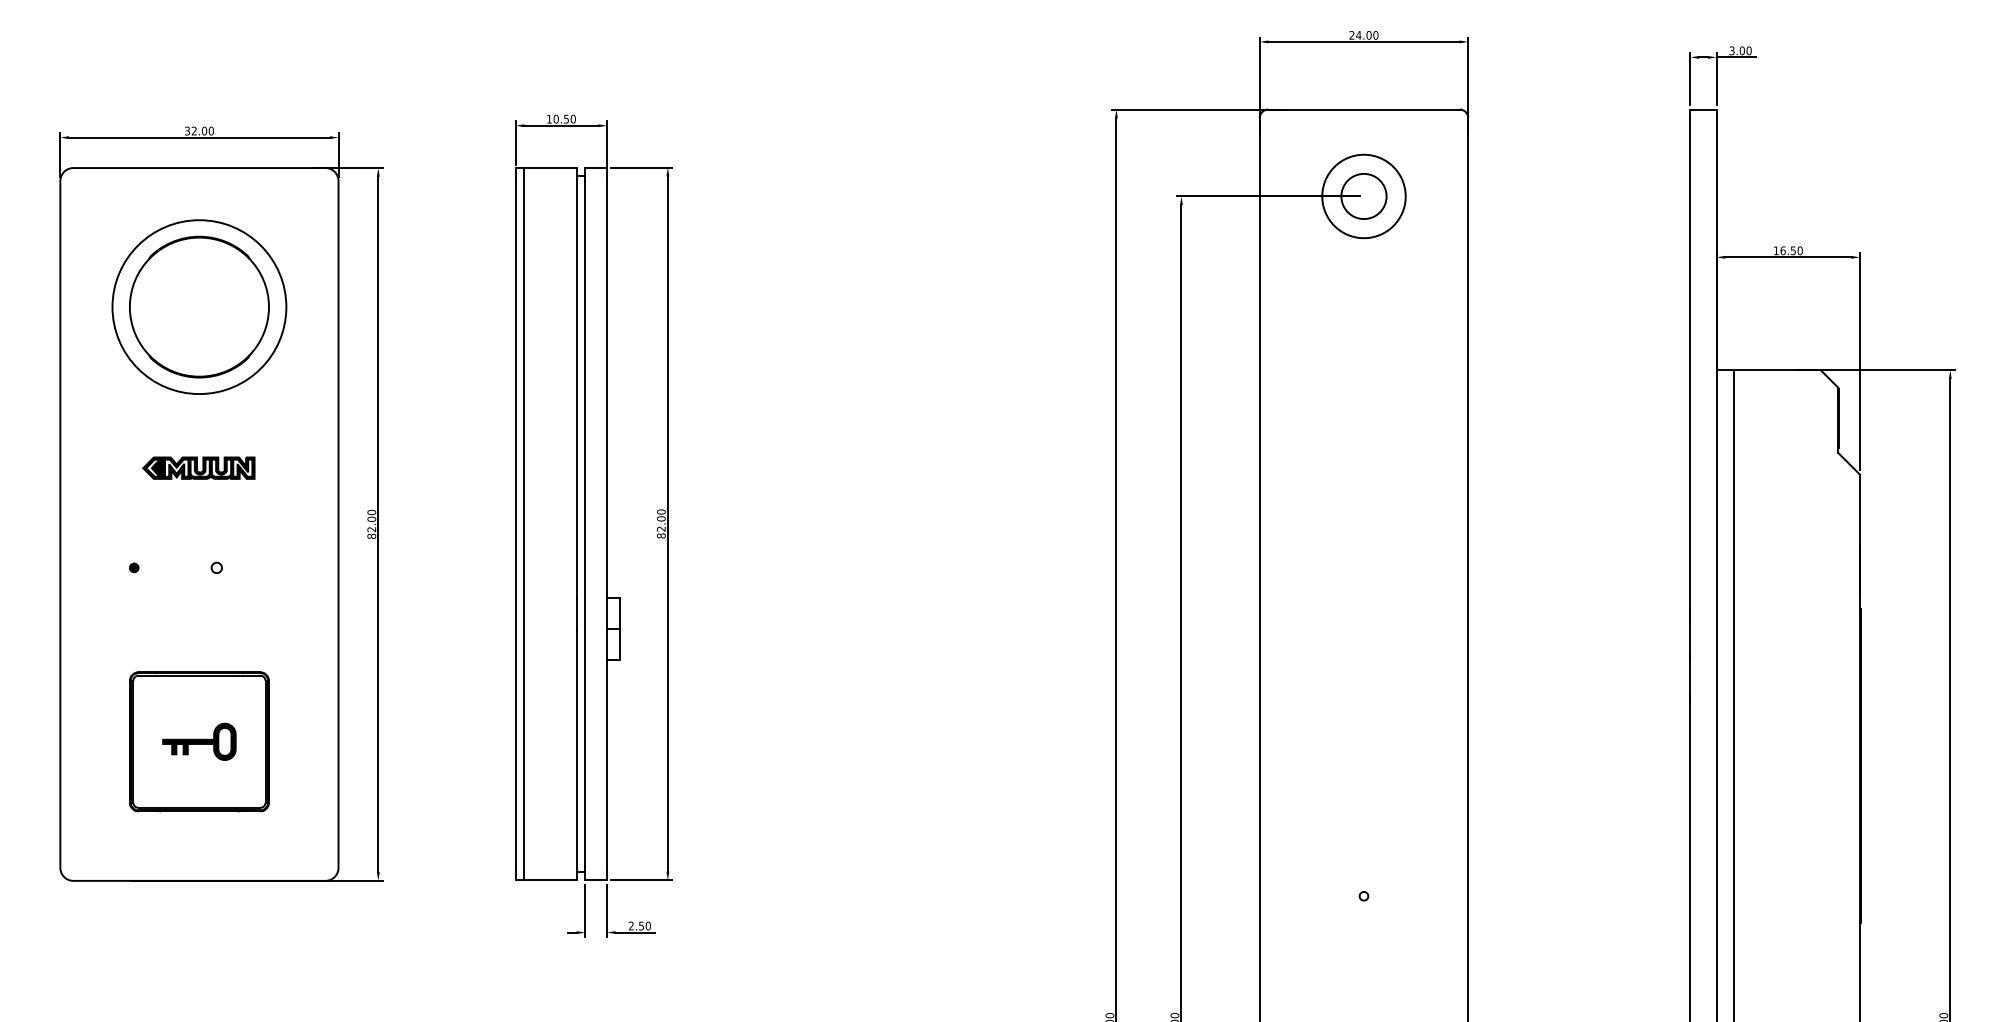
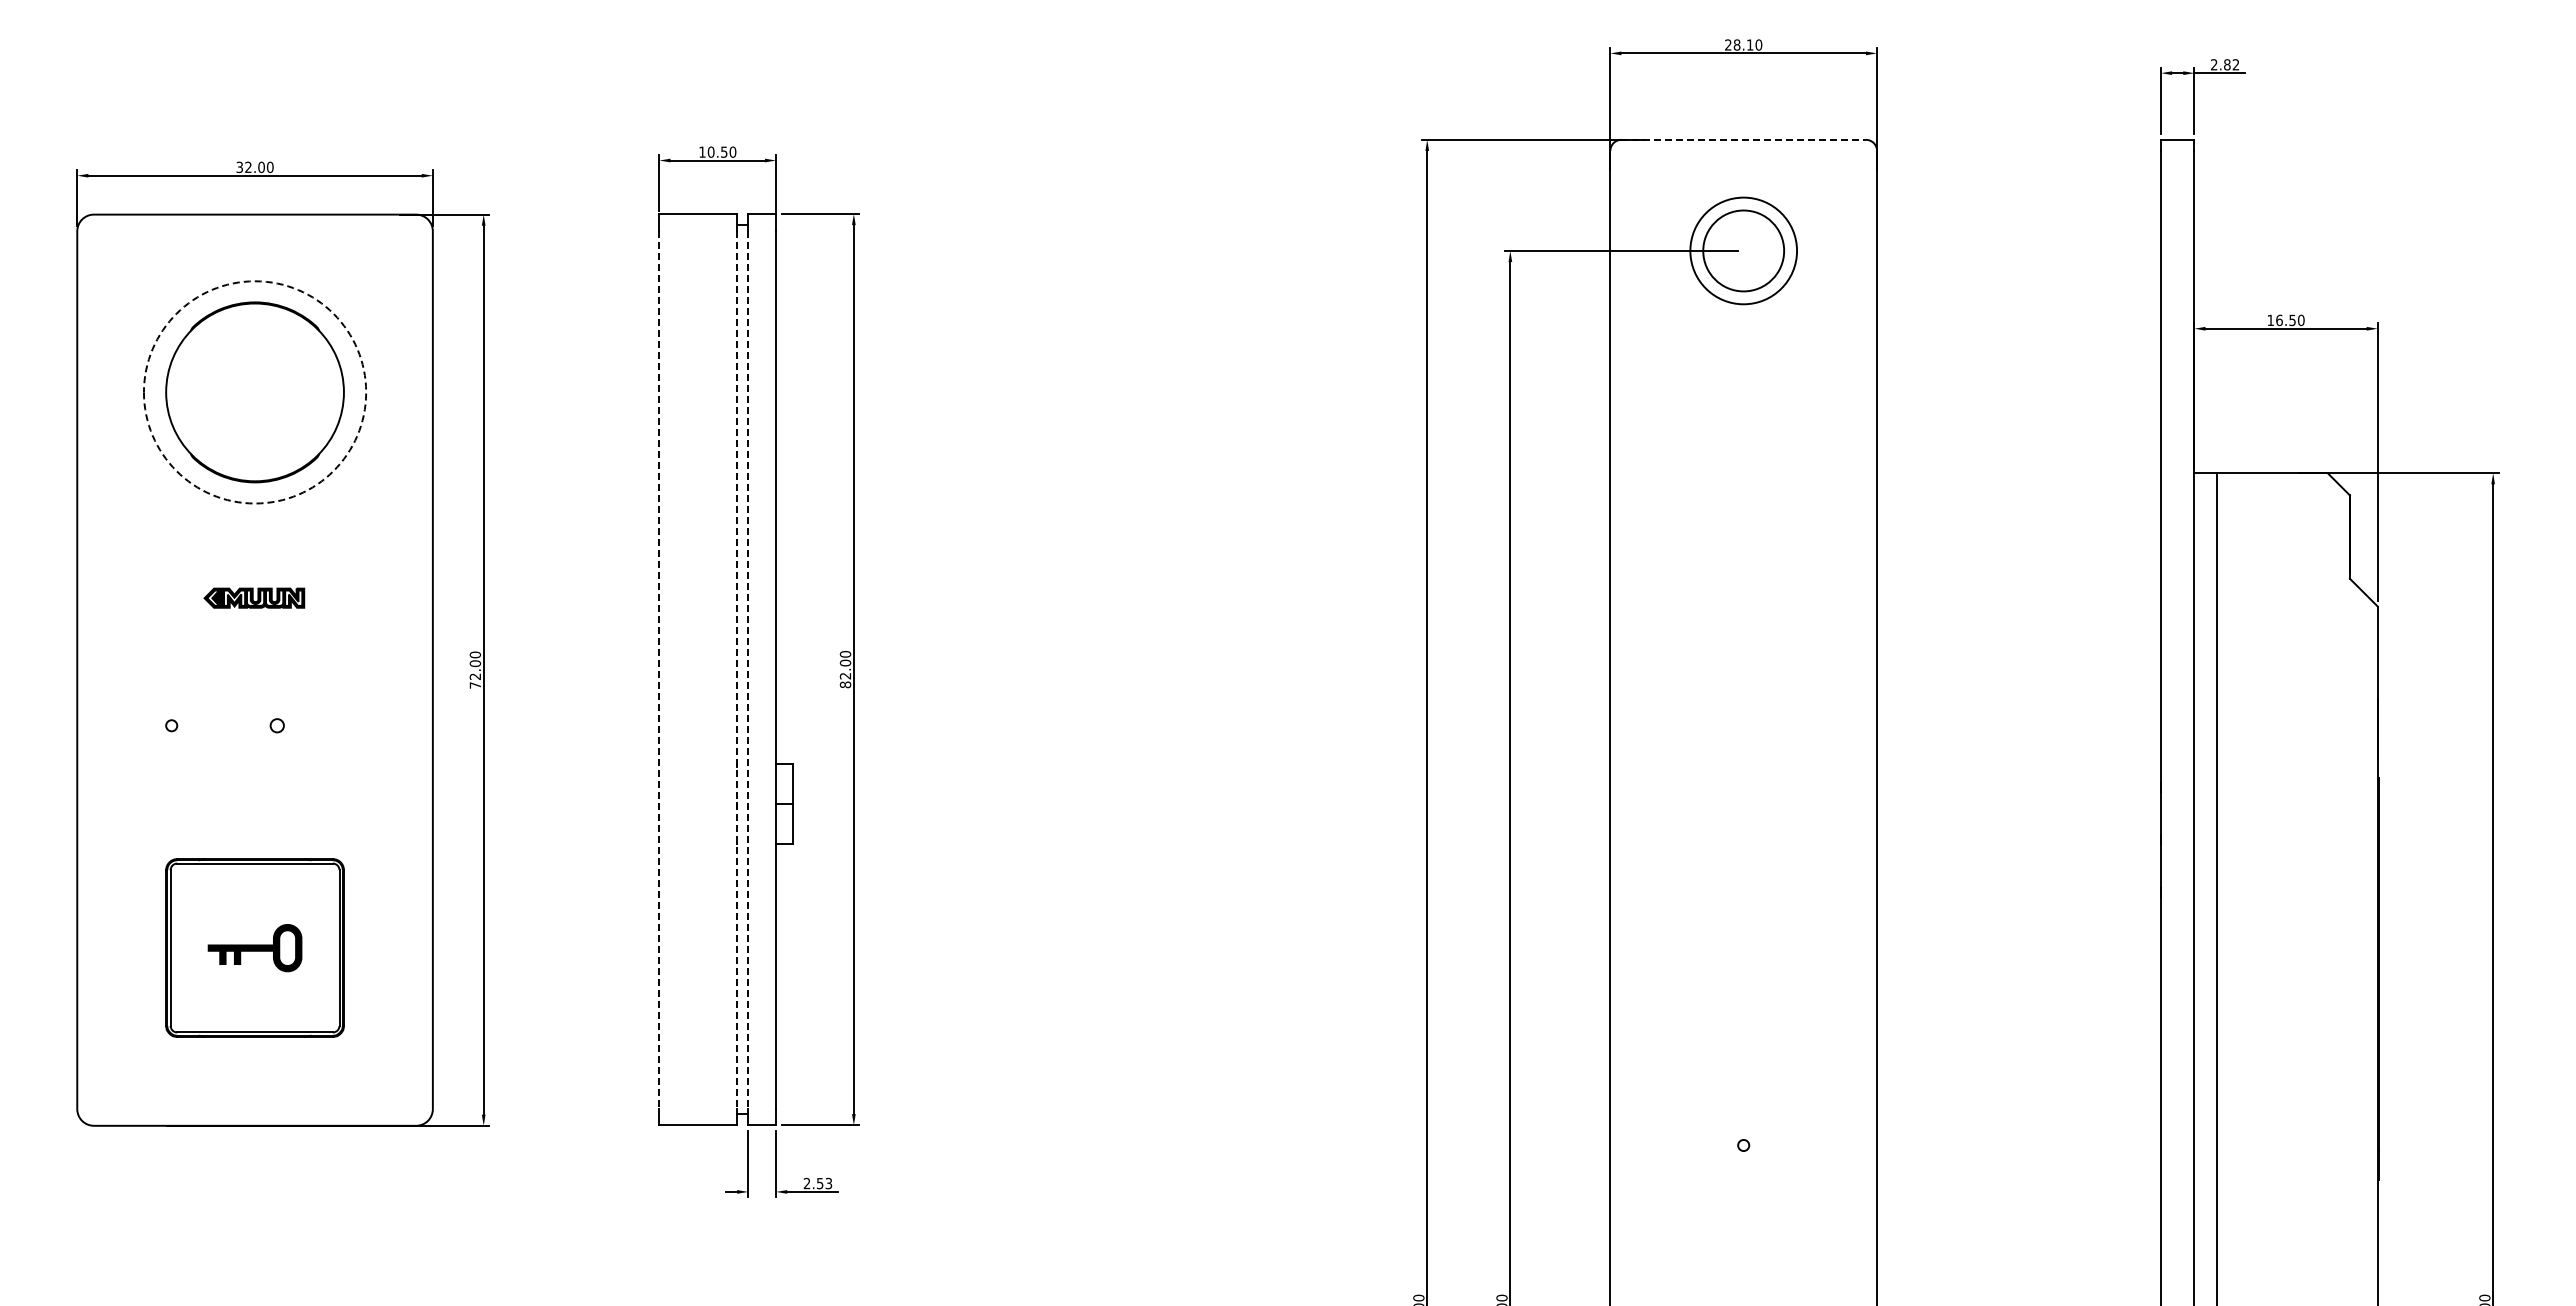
text: (1363, 34) -> (1743, 44), 24.00 -> 28.10
text: (1740, 50) -> (2225, 64), 3.00 -> 2.82
line: (1364, 109) -> (1744, 139), solid -> dashed
circle: (1363, 196) -> (1743, 250), size x1.4
circle: (198, 307) -> (254, 392), solid -> dashed
part: (198, 467) -> (254, 597), size x0.7
line: (515, 523) -> (659, 669), solid -> dashed
line: (524, 523) -> (670, 669), removed
line: (576, 523) -> (737, 669), solid -> dashed
line: (585, 523) -> (748, 669), solid -> dashed
text: (371, 536) -> (475, 685), 82.00 -> 72.00
fill: (134, 567) -> (171, 725), removed
text: (648, 926) -> (828, 1183), 2.50 -> 2.53

